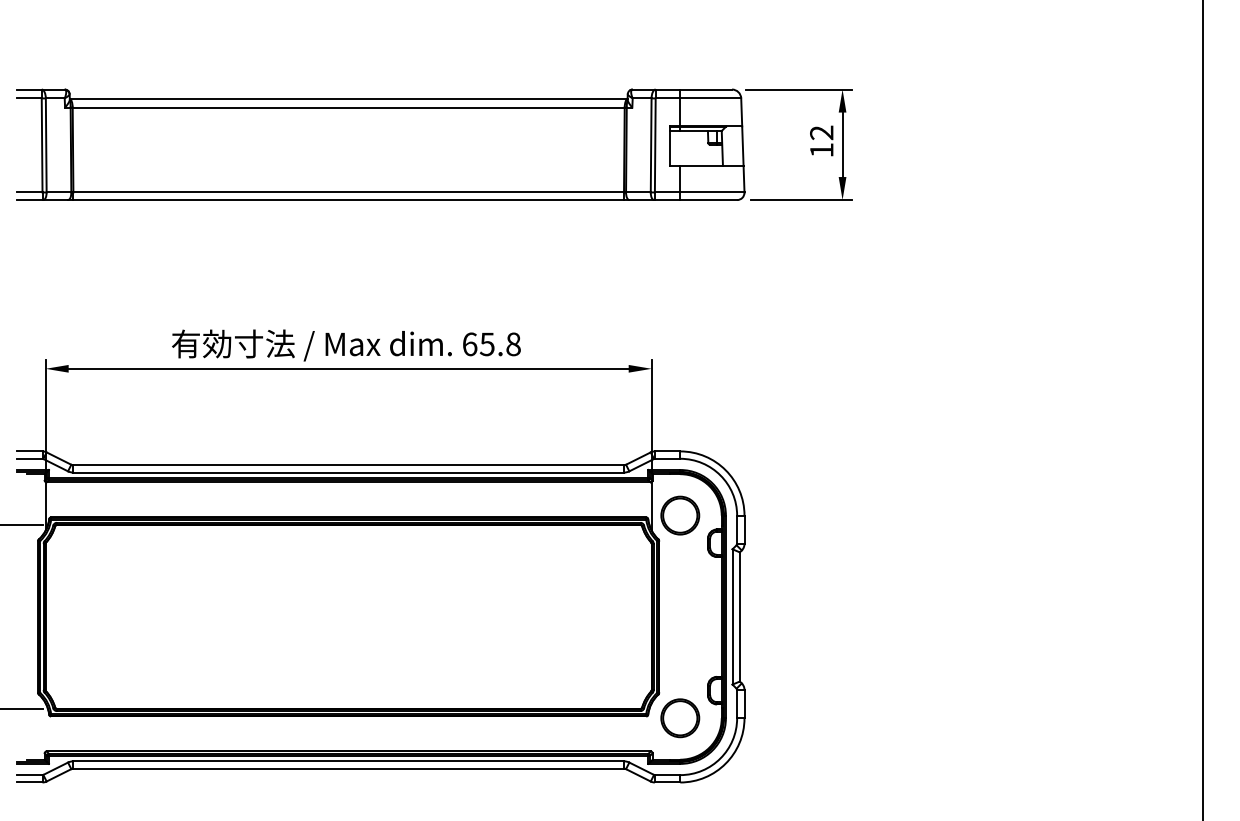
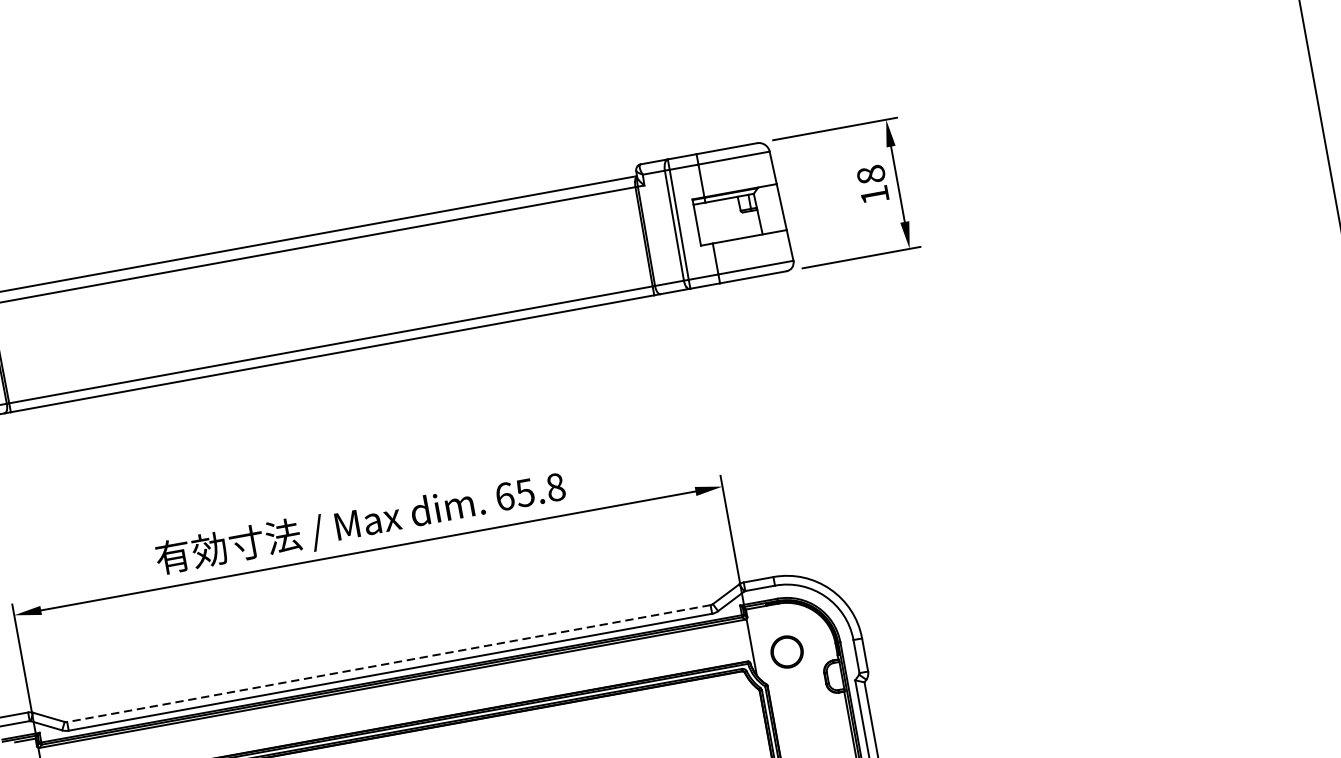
text: (821, 132) -> (870, 174), 12 -> 18
line: (348, 465) -> (388, 663), solid -> dashed
part: (680, 515) -> (787, 651), size x0.7

